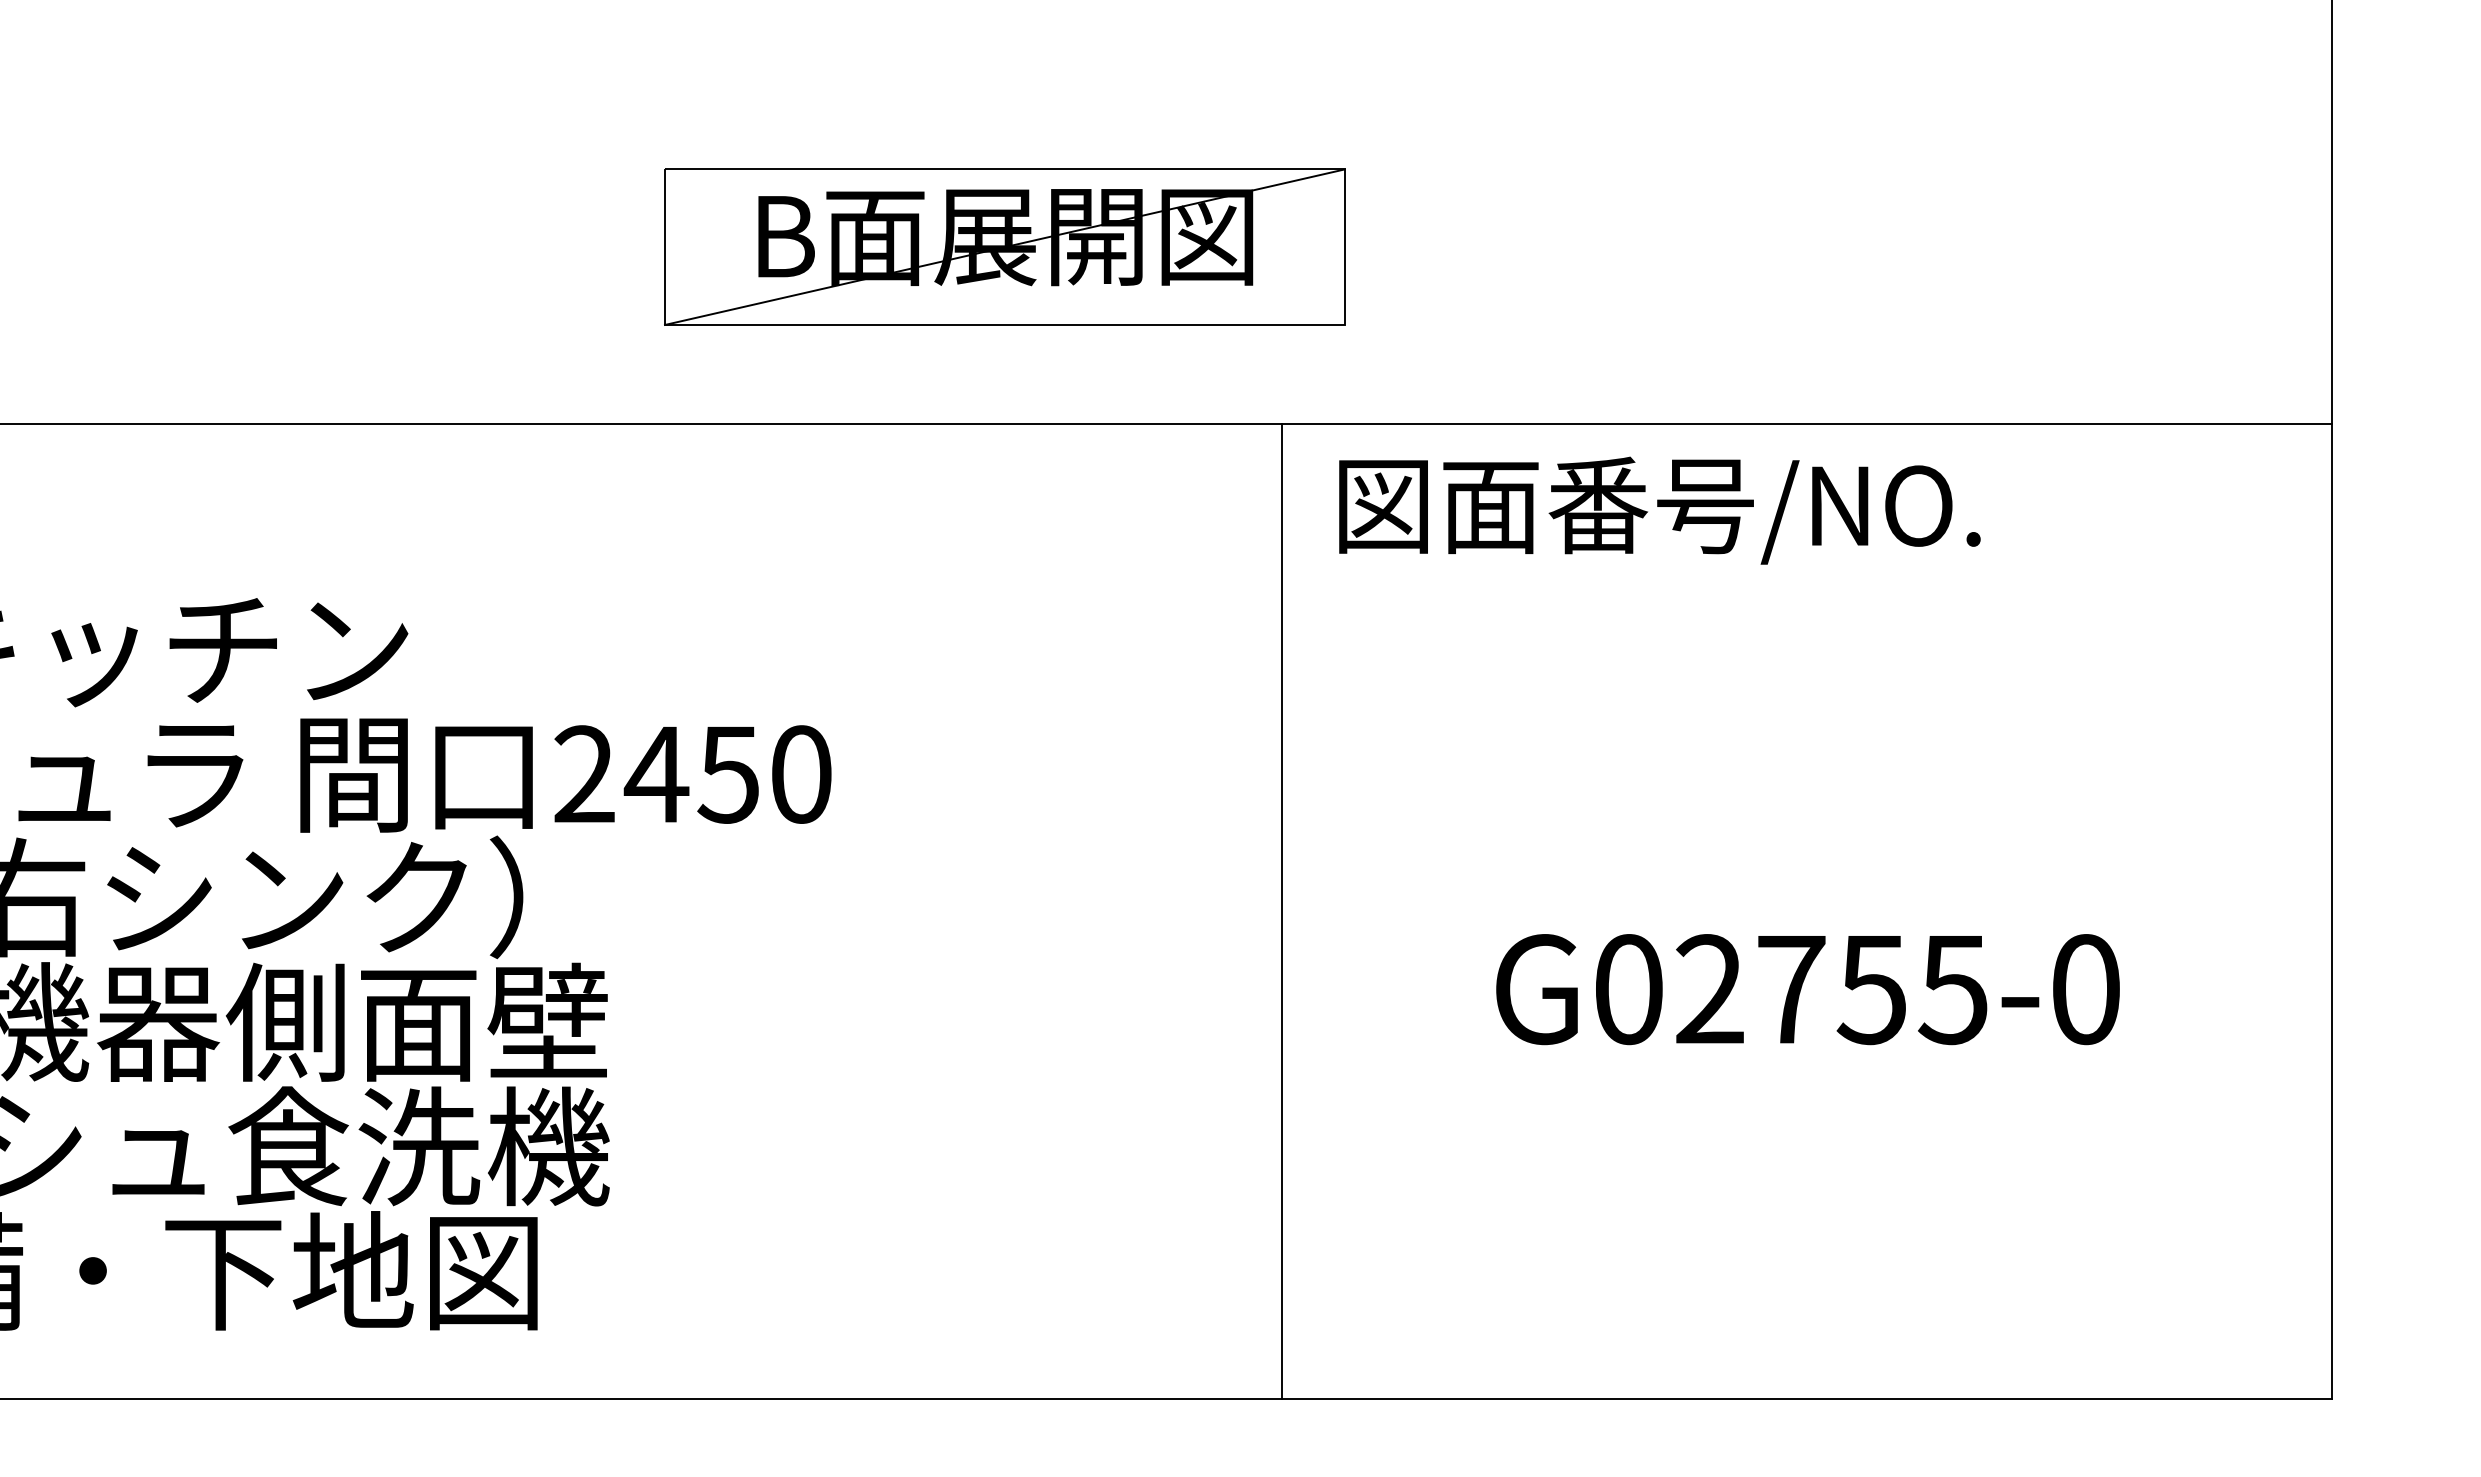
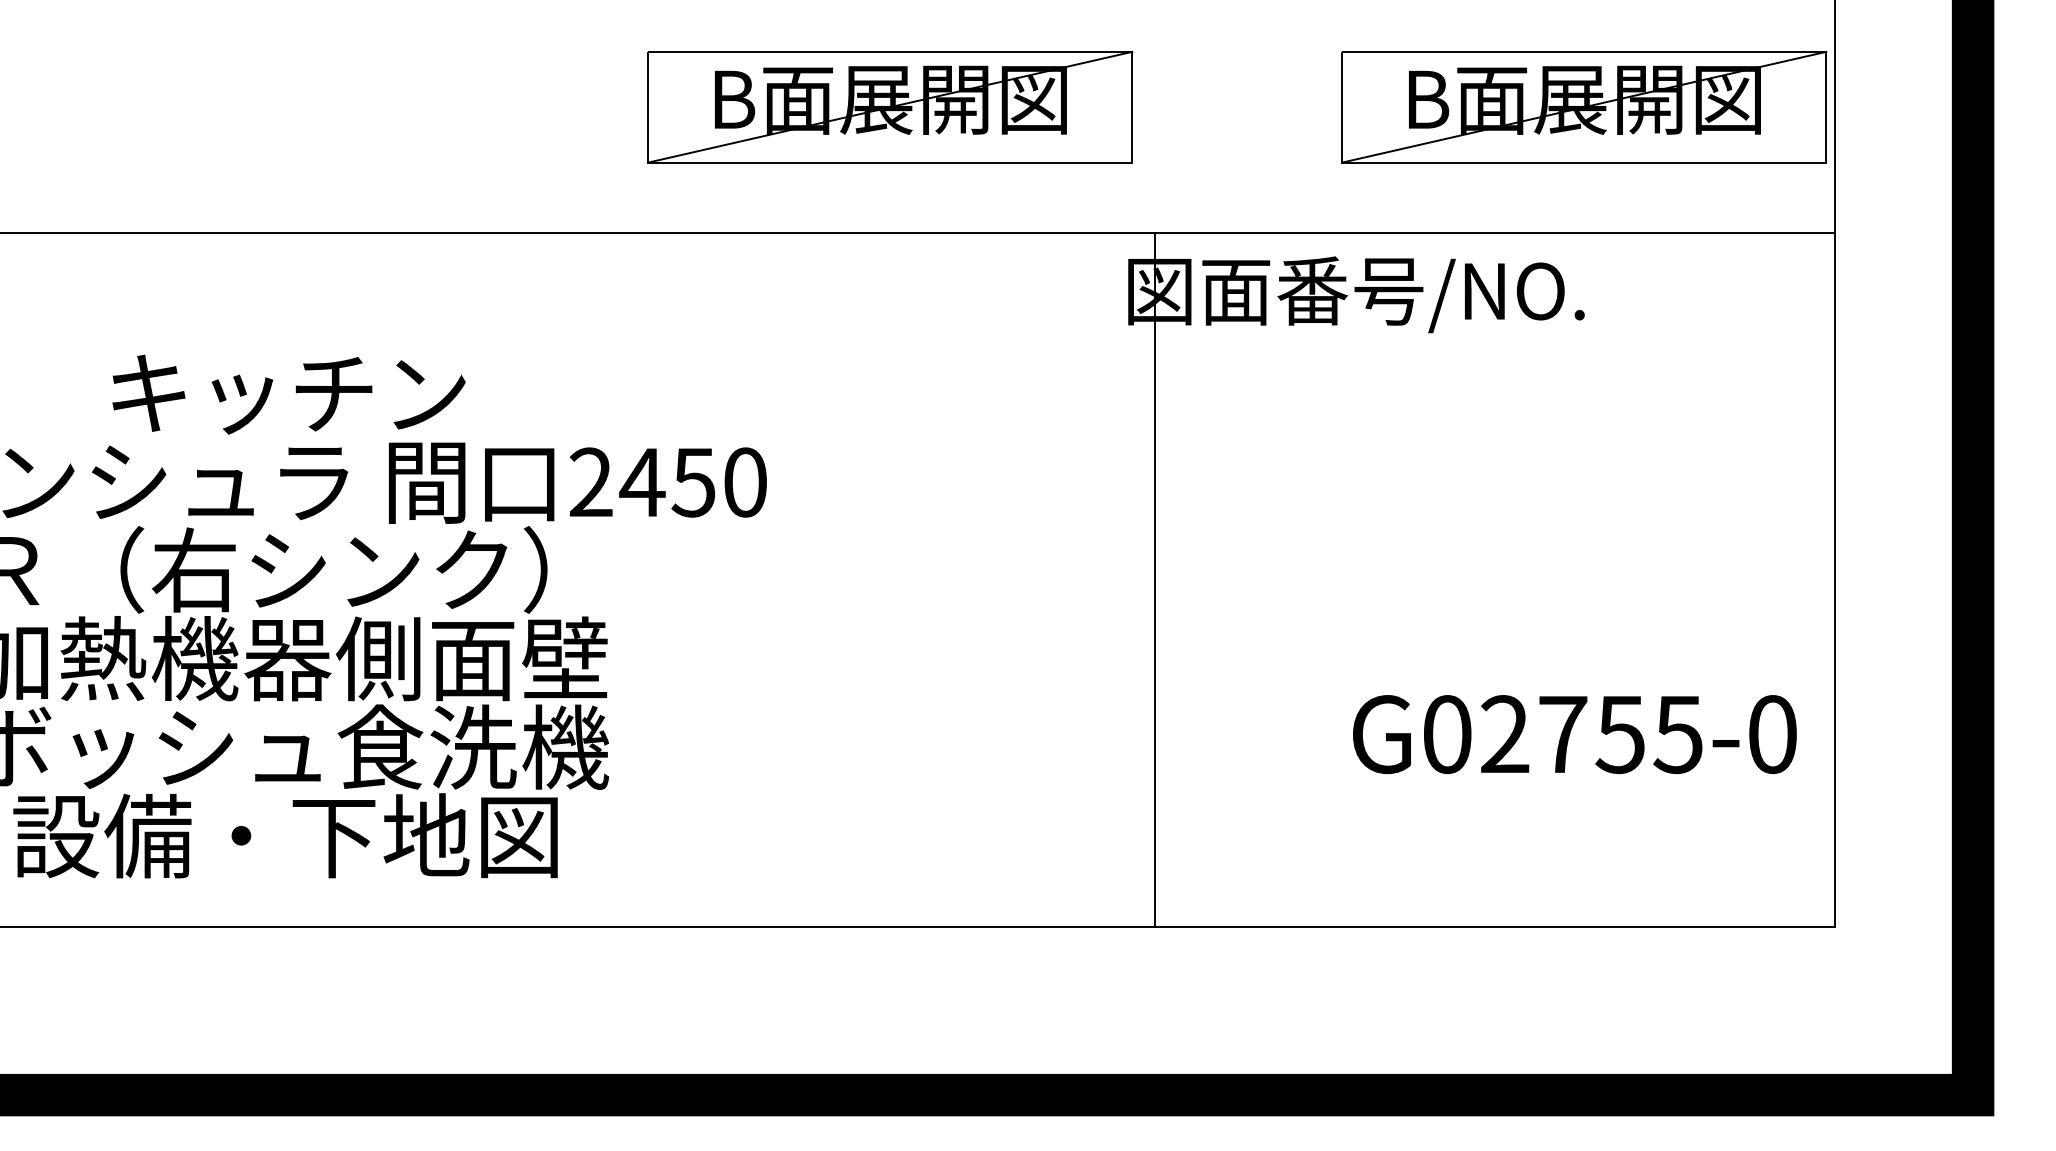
part: (1980, 246) -> (1584, 106), added
line: (1281, 910) -> (1154, 579), moved
text: (1807, 989) -> (1574, 734), moved

